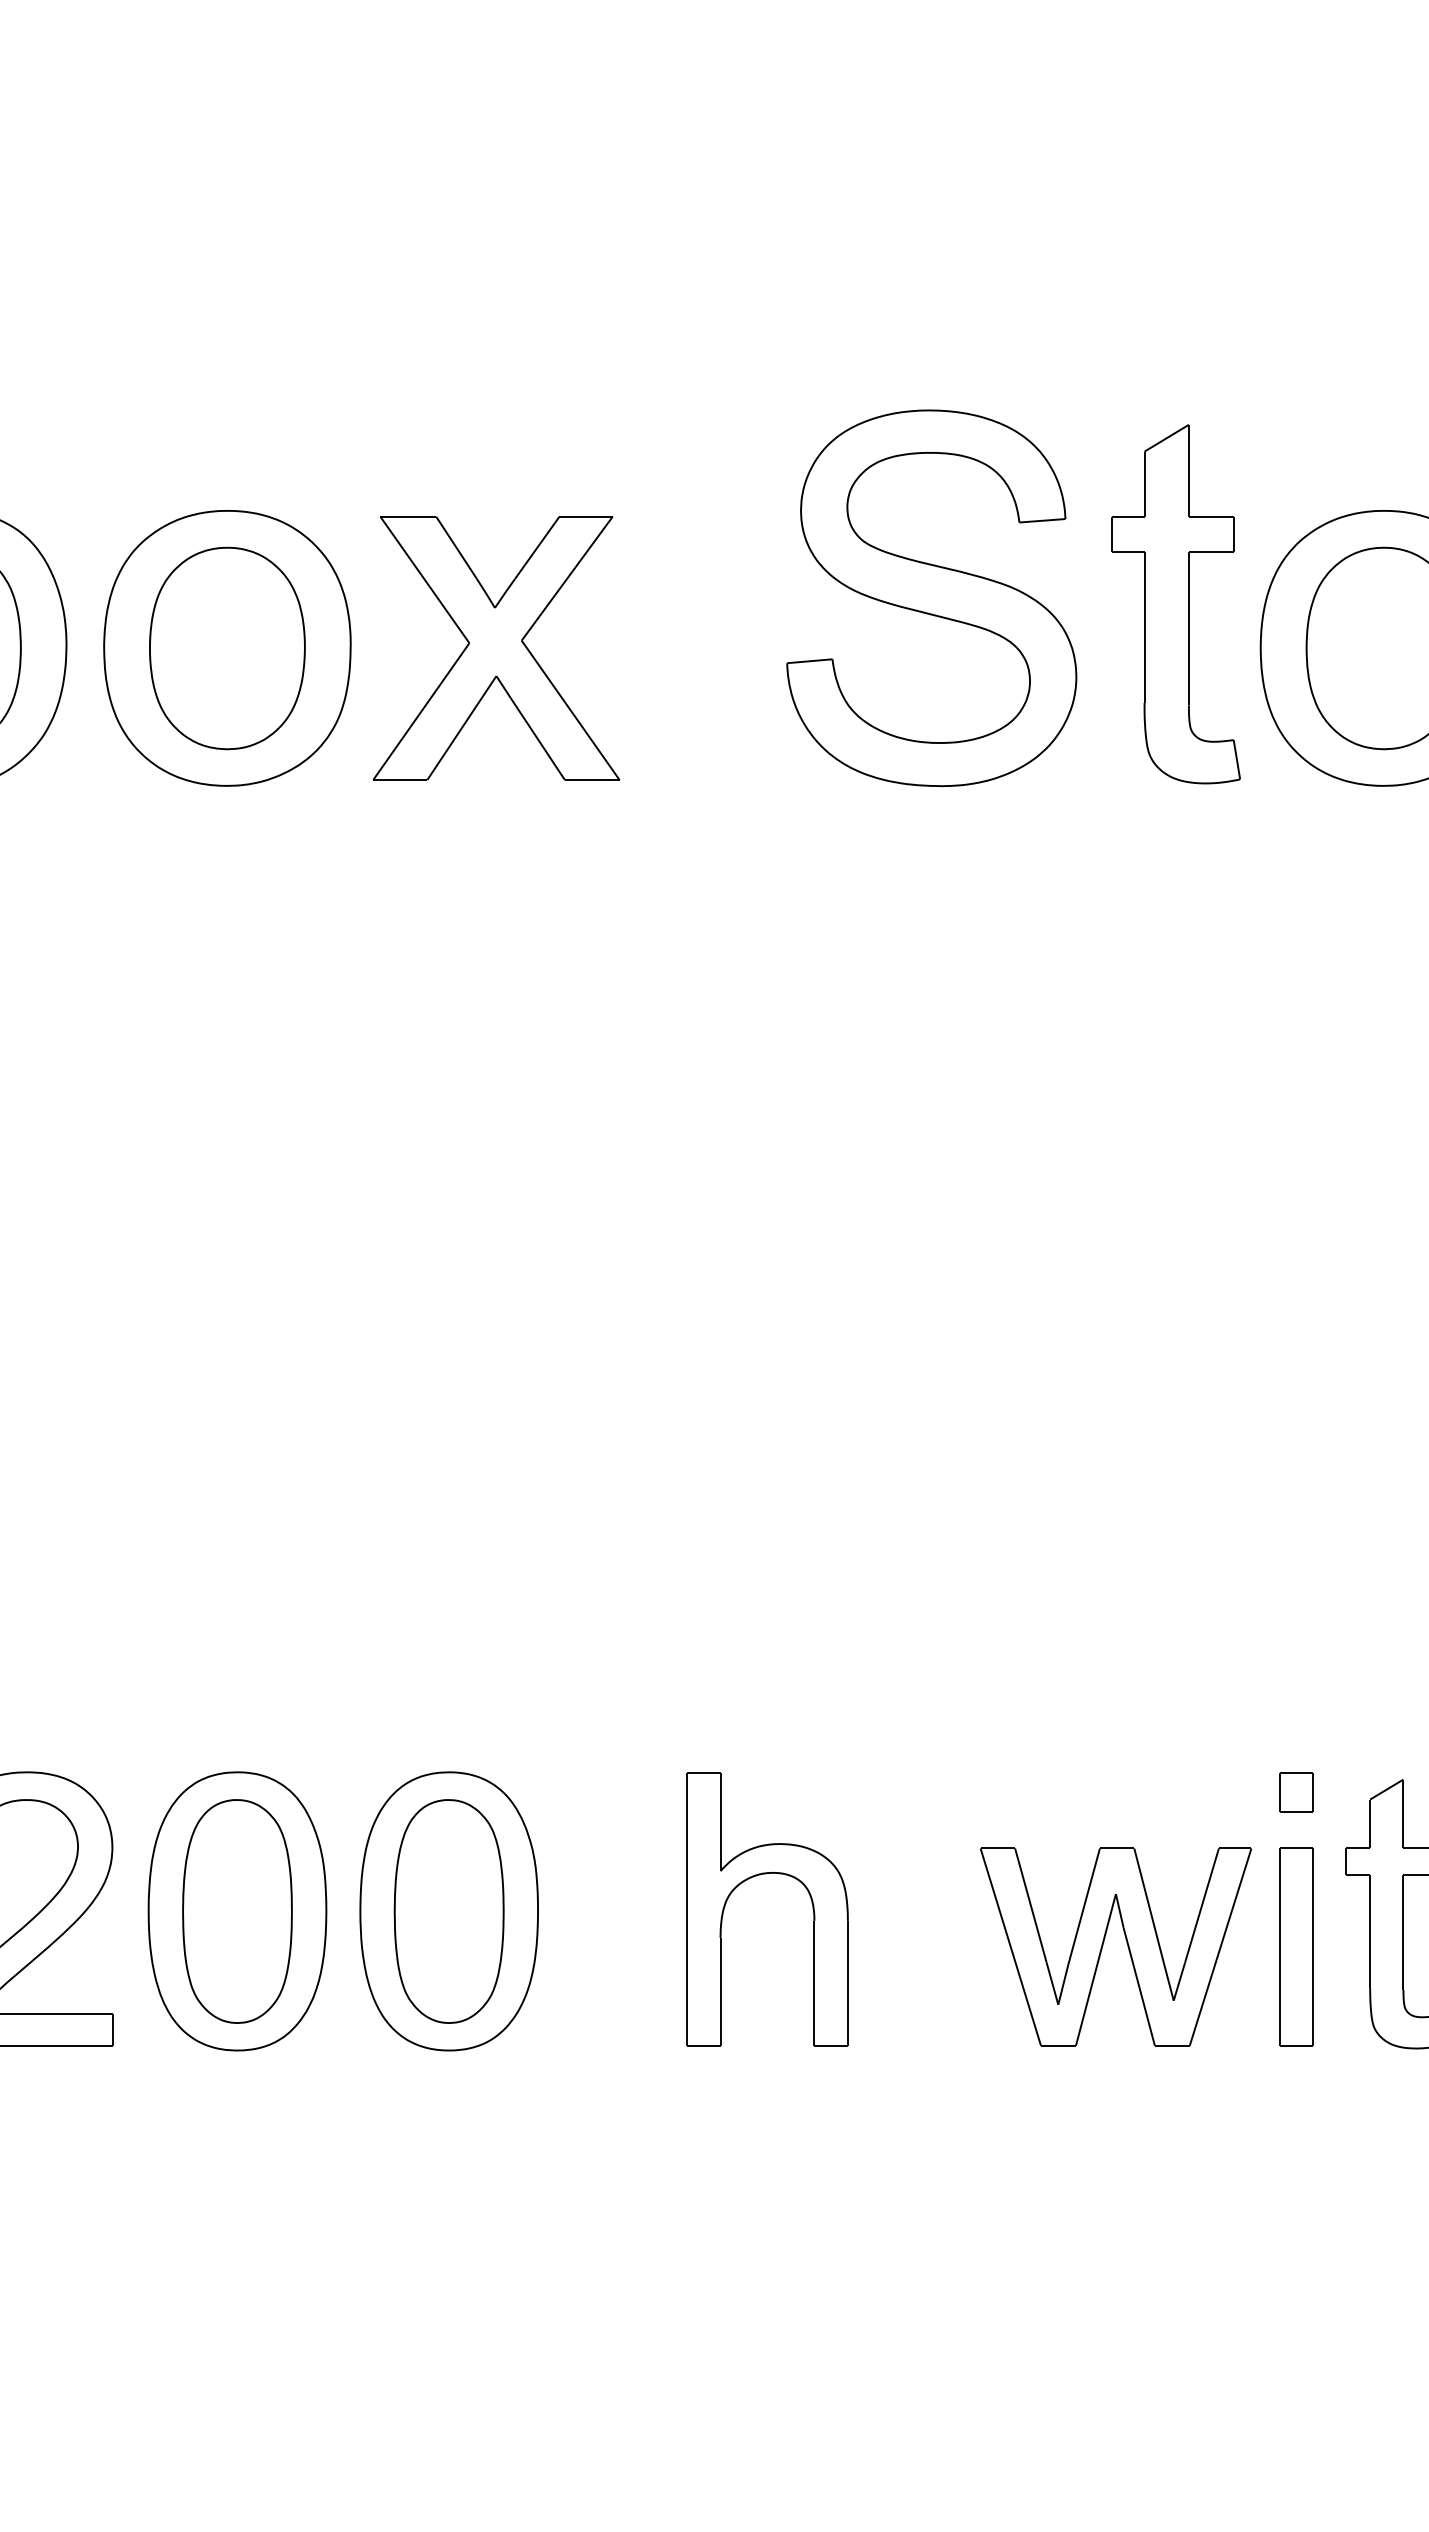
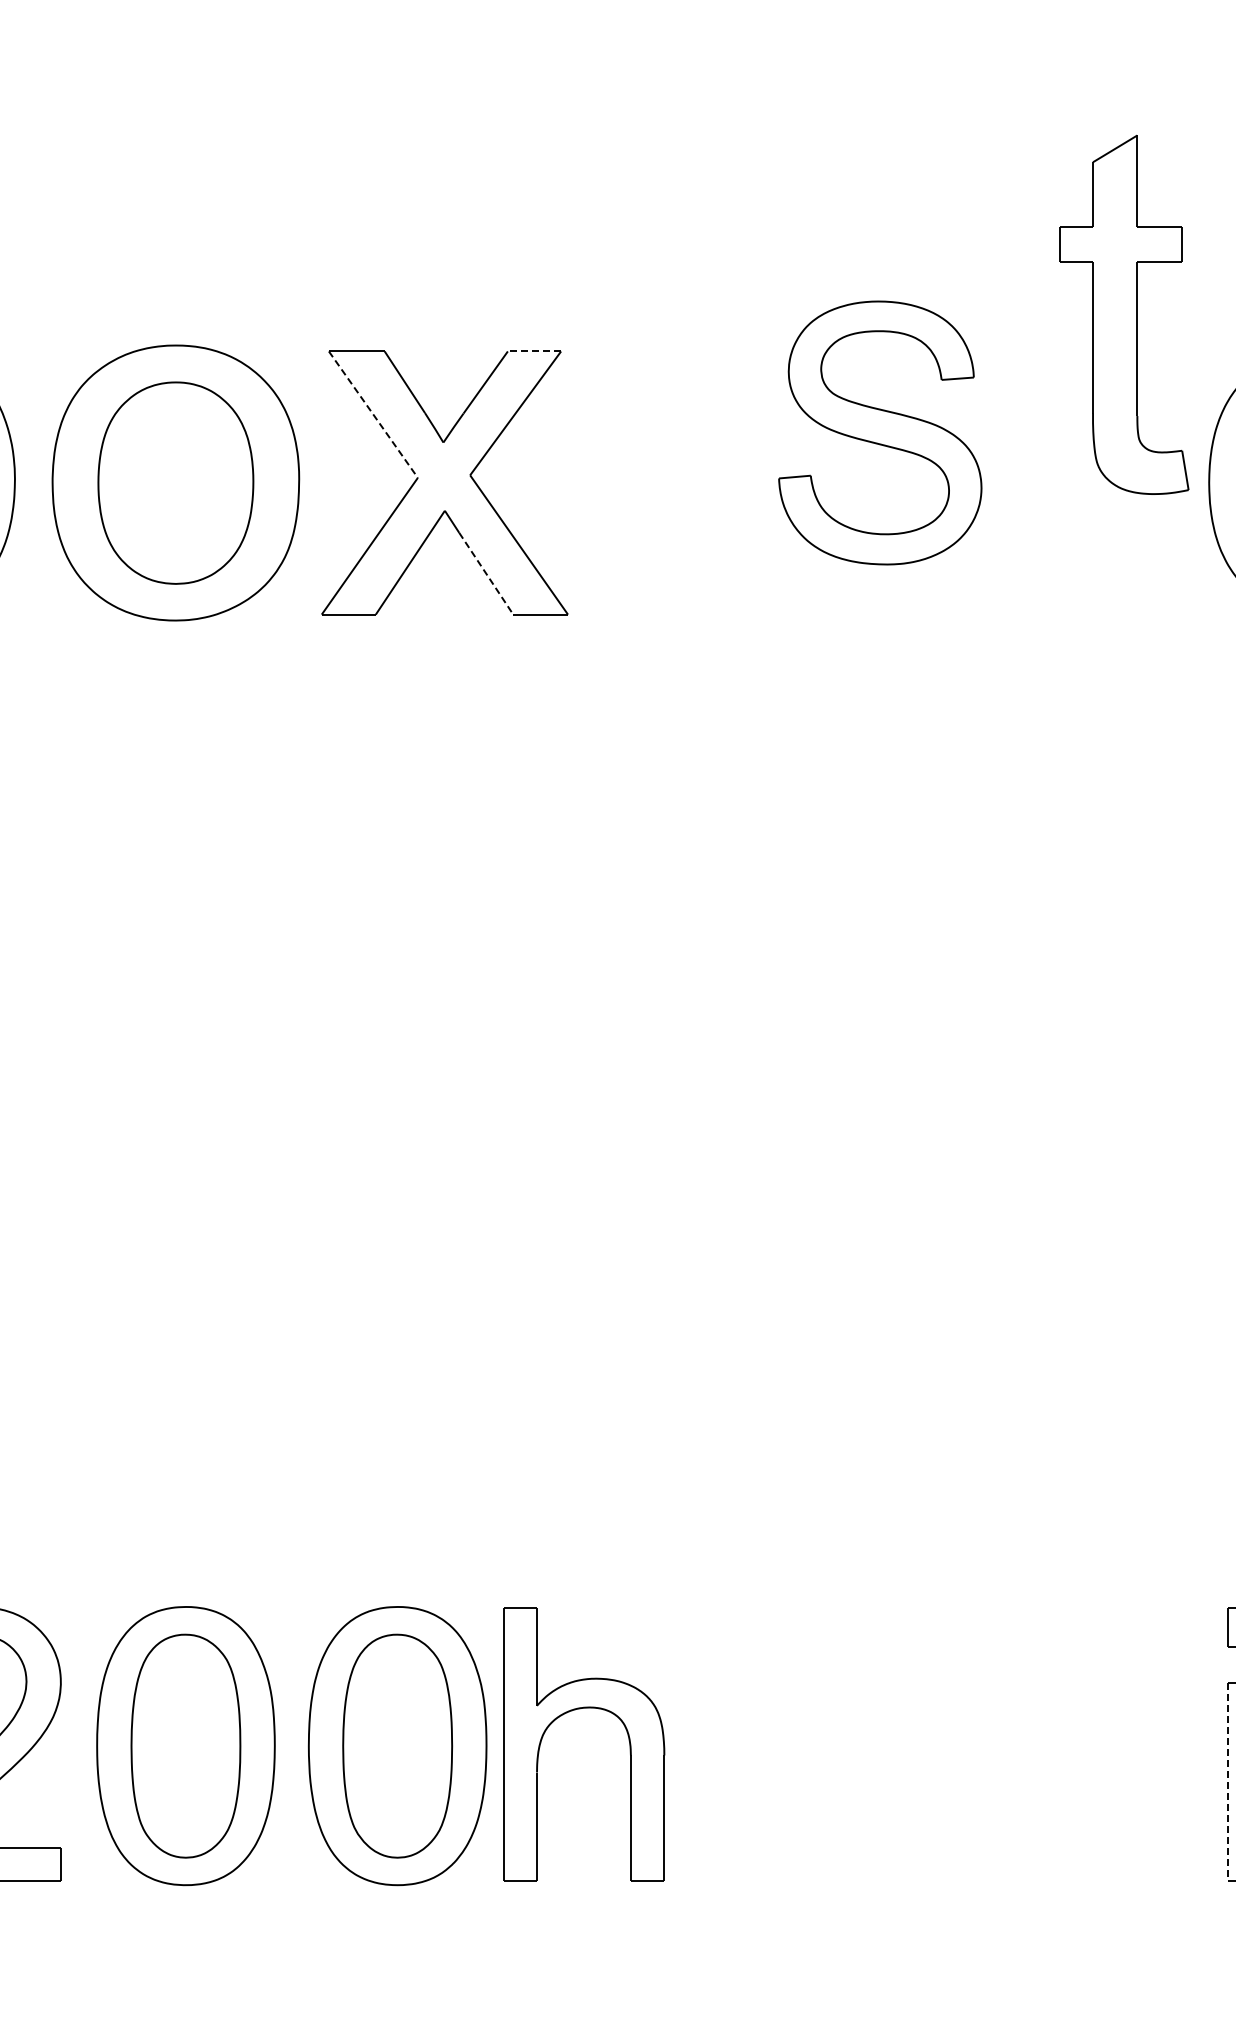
line: (586, 516) -> (534, 351), solid -> dashed
line: (425, 580) -> (373, 415), solid -> dashed
part: (931, 598) -> (879, 433), size x0.7
part: (1175, 604) -> (1123, 315), moved
line: (538, 739) -> (486, 574), solid -> dashed
part: (760, 1875) -> (576, 1710), moved
part: (1126, 1943) -> (1074, 1778), removed
line: (1279, 1947) -> (1227, 1782), solid -> dashed

